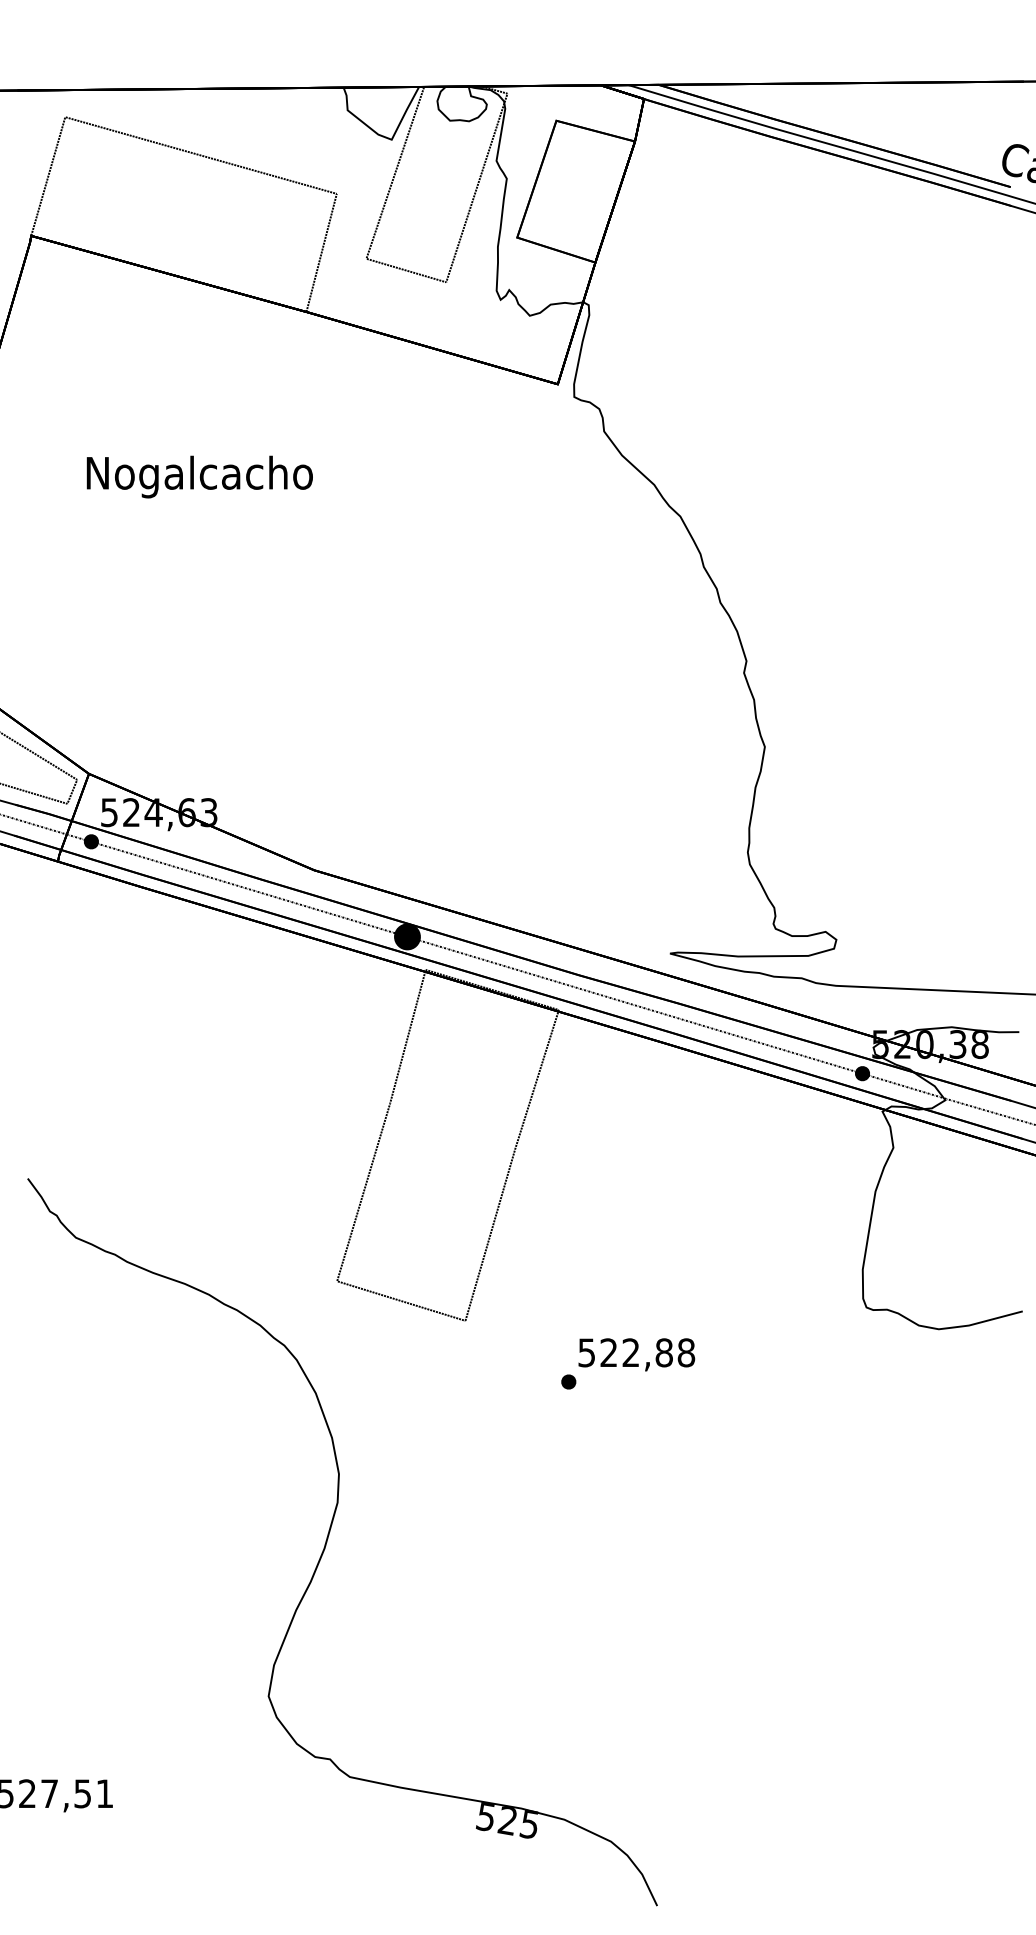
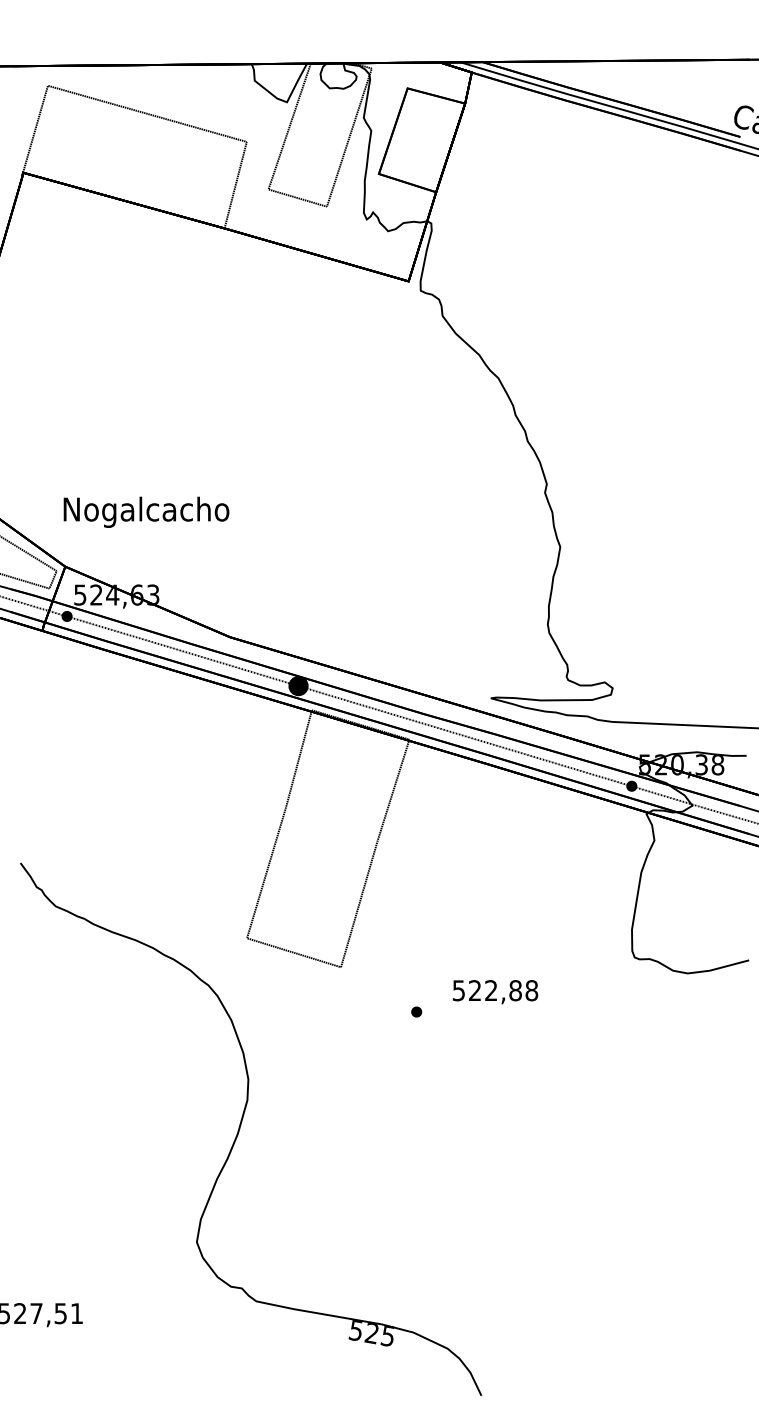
text: (199, 475) -> (146, 511), moved
text: (636, 1355) -> (495, 992), moved

